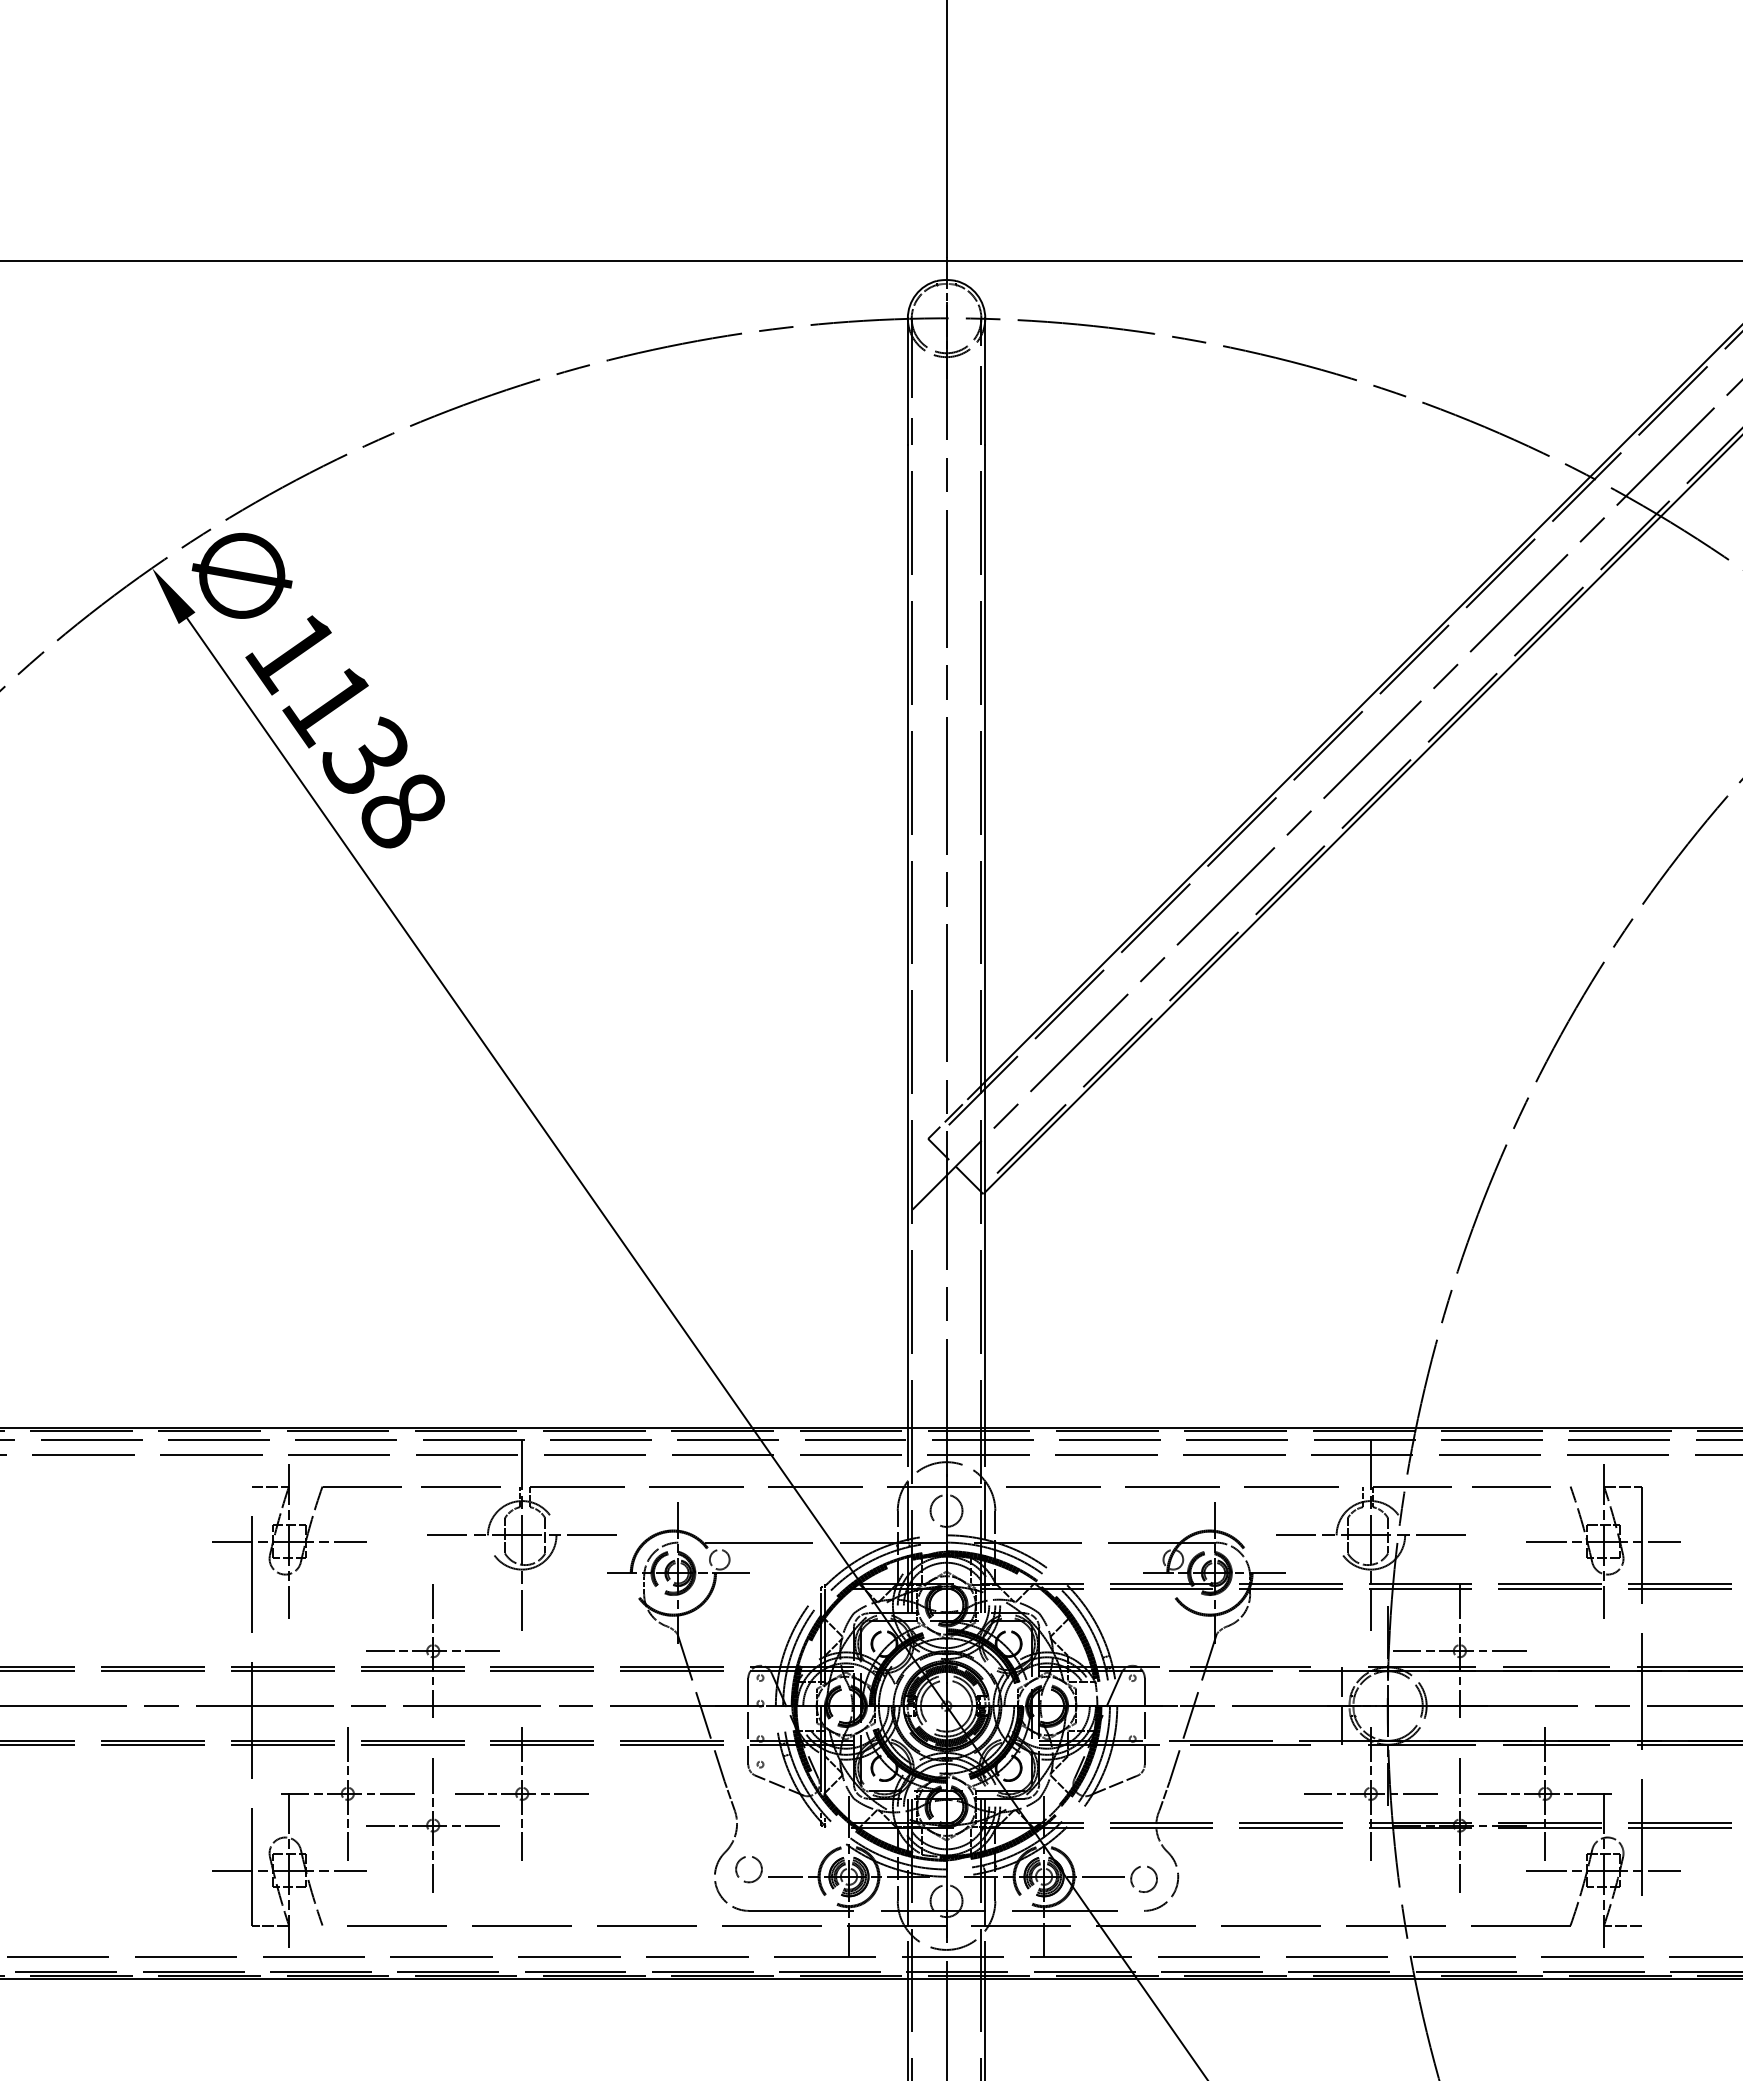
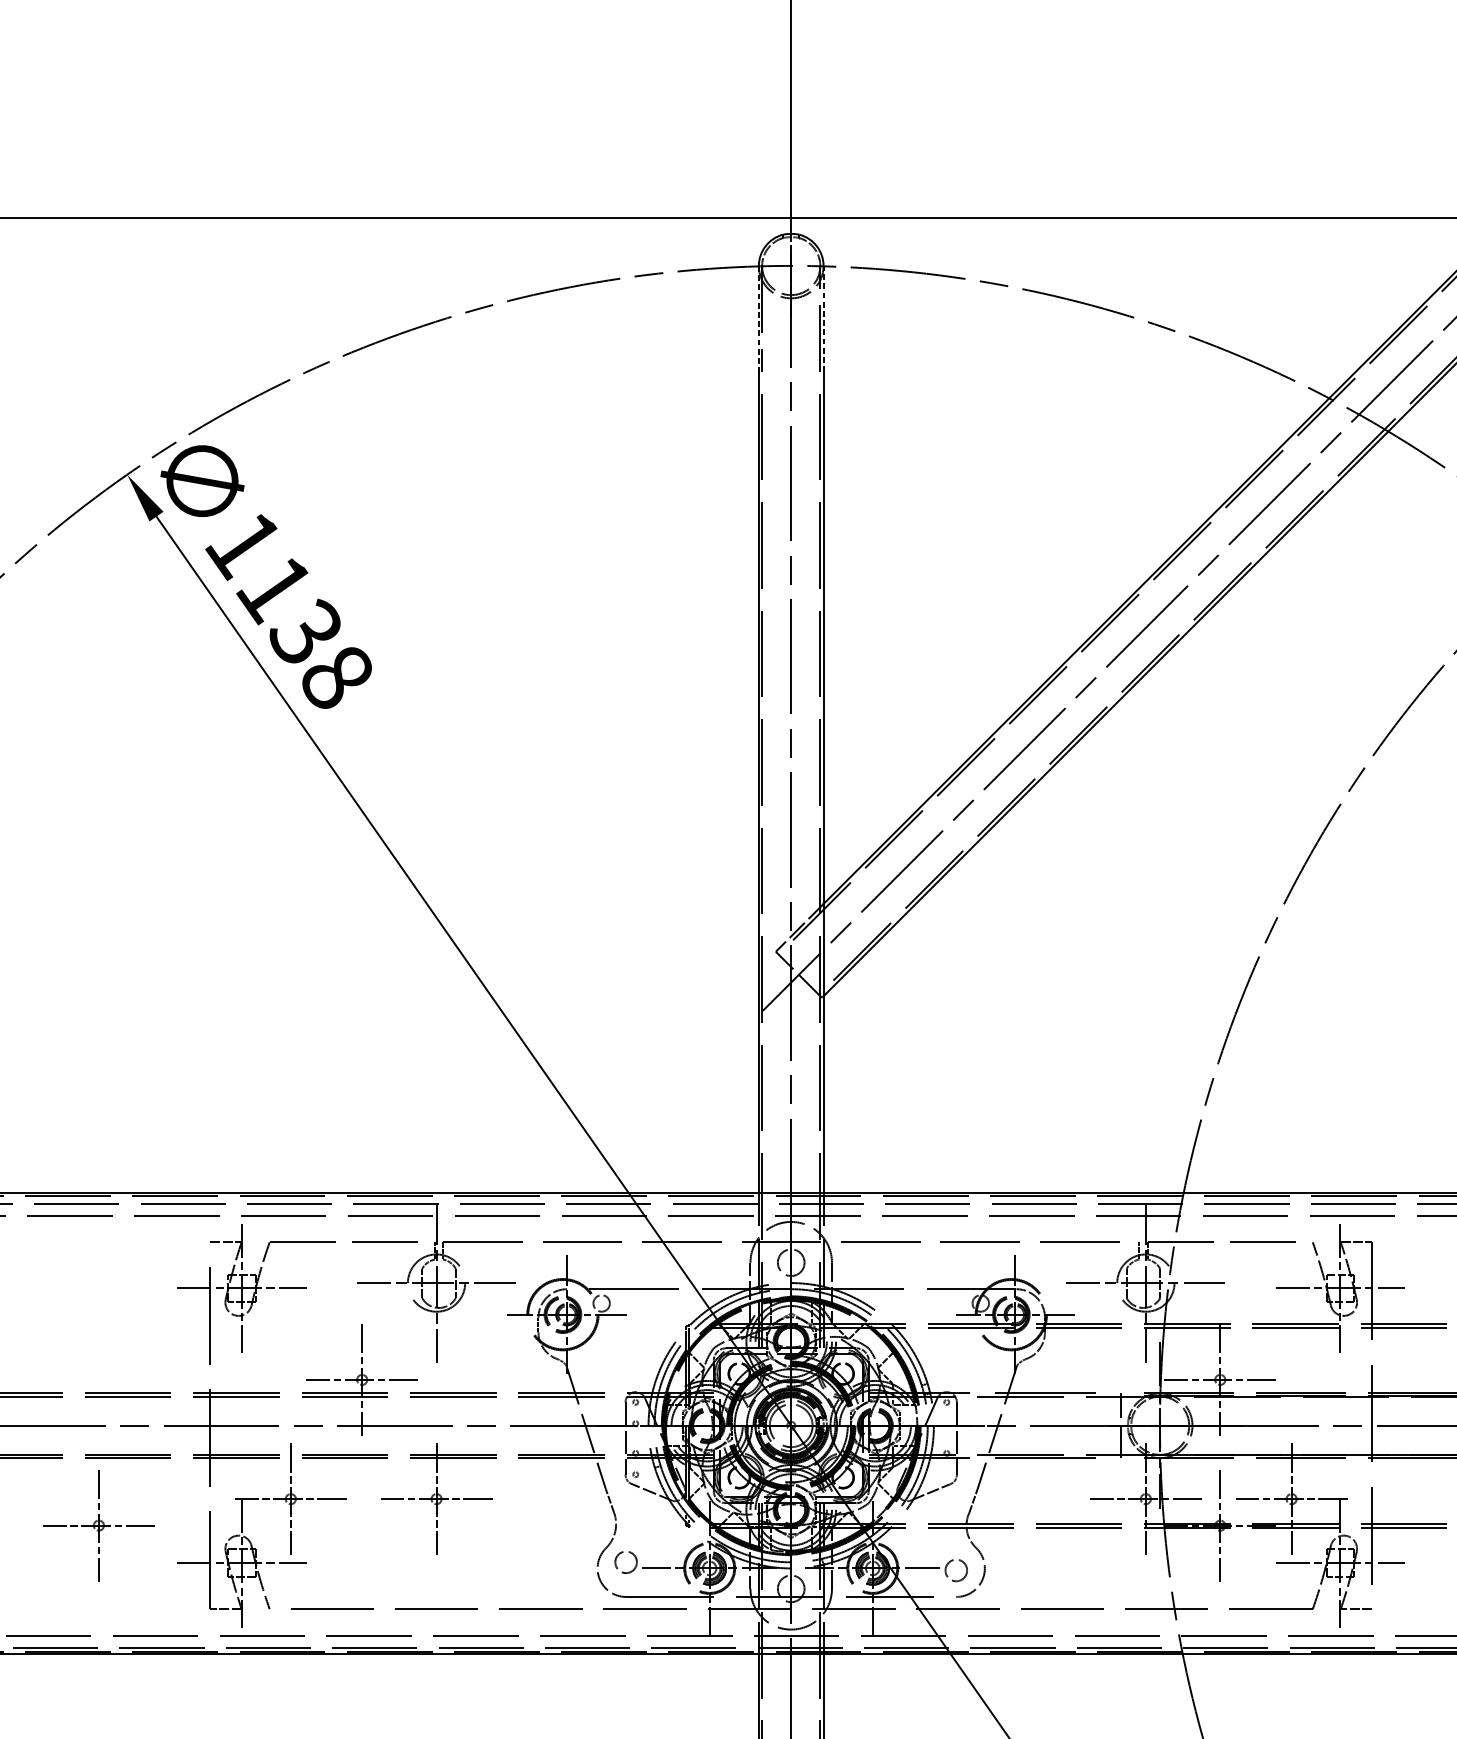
line: (985, 381) -> (823, 318), solid -> dashed
line: (907, 382) -> (758, 319), solid -> dashed
part: (432, 1825) -> (98, 1525), moved

